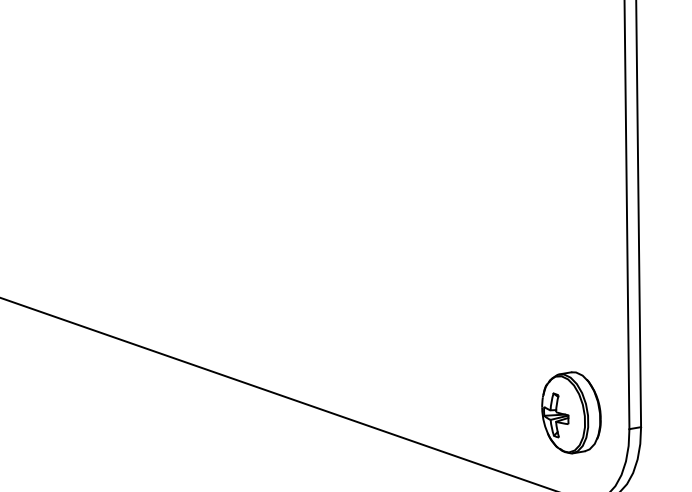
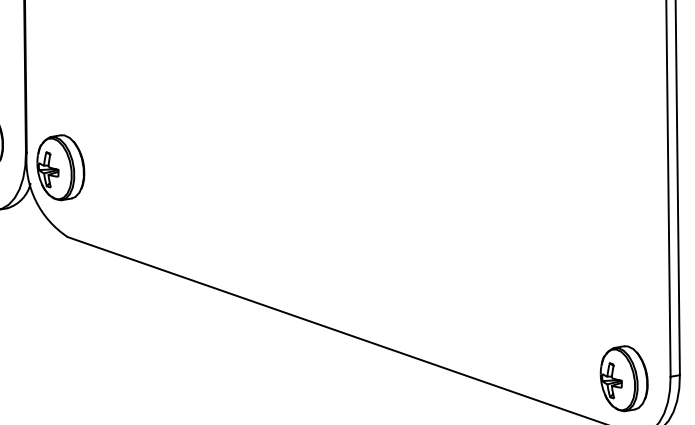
part: (570, 412) -> (623, 378), moved

